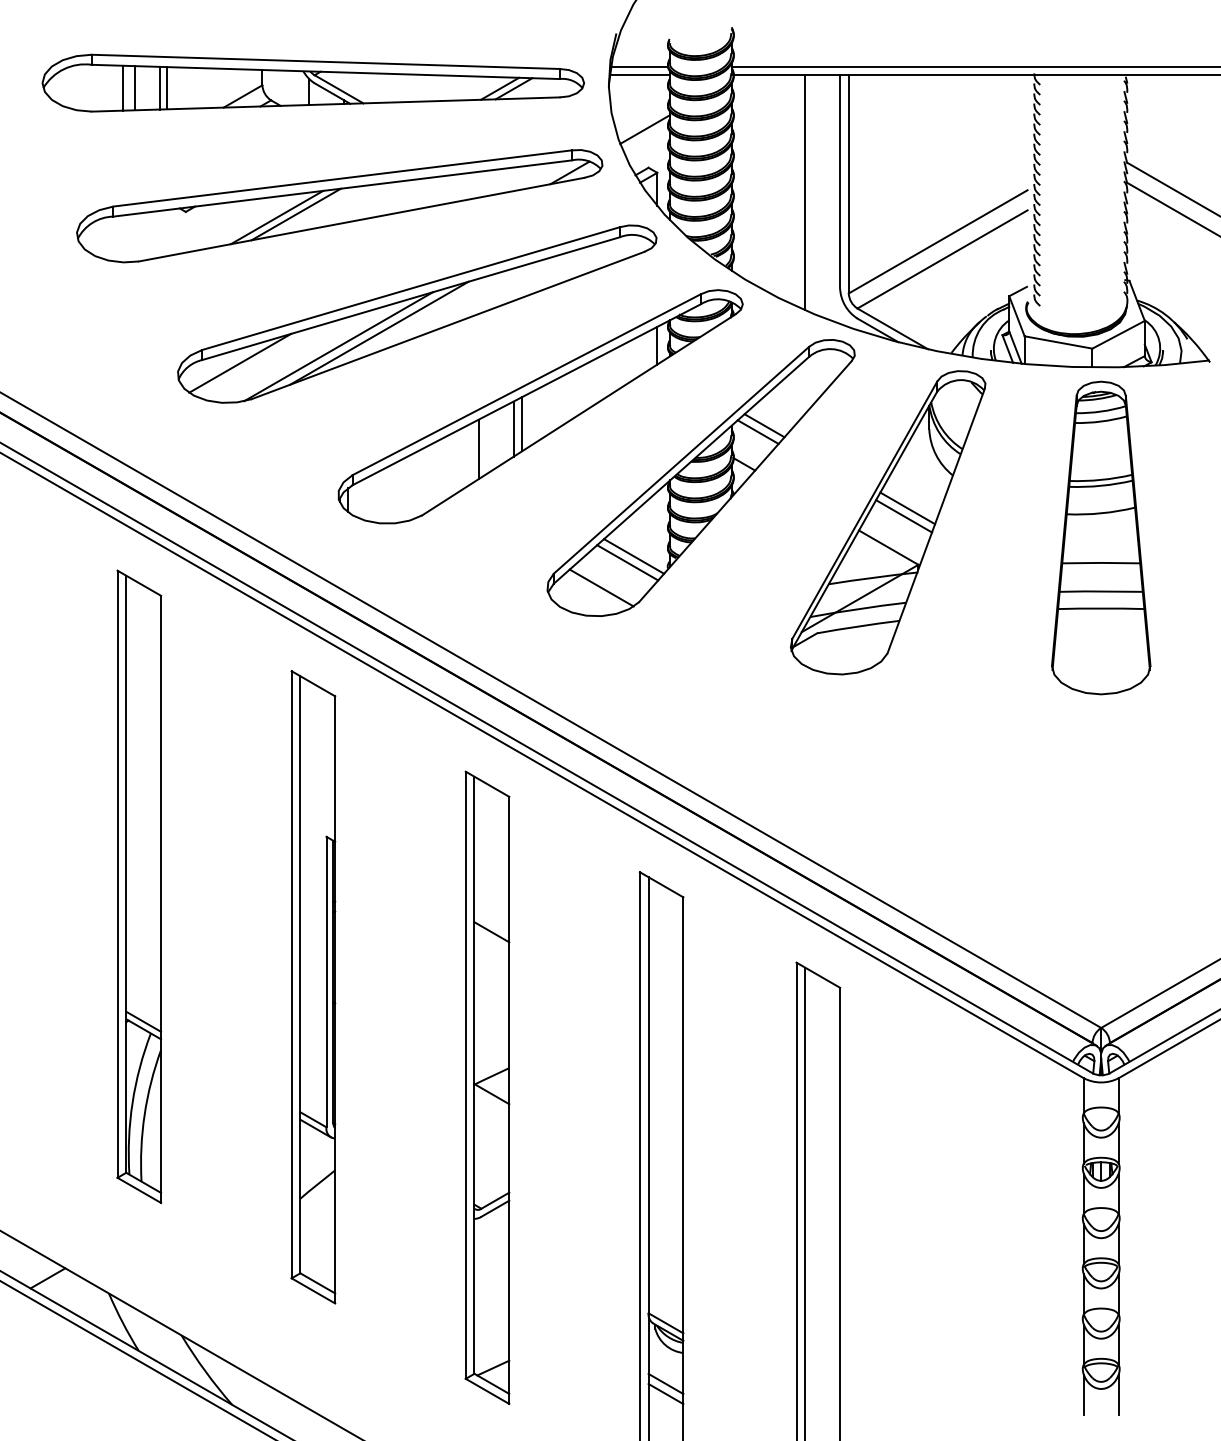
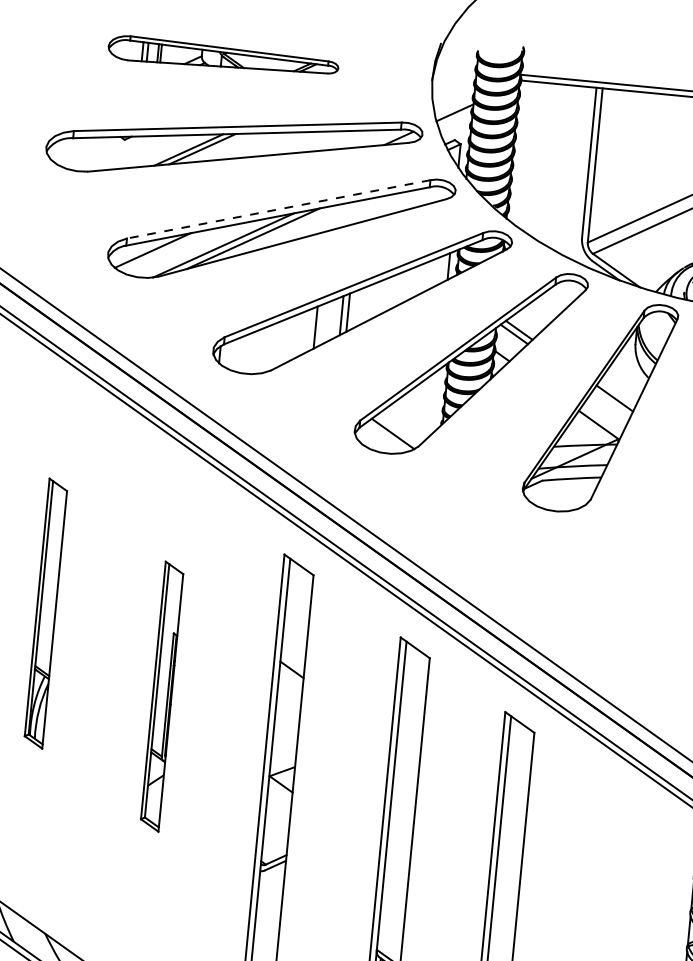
line: (639, 67) -> (455, 68), removed
line: (639, 75) -> (454, 74), removed
part: (312, 82) -> (223, 56), size x0.6
line: (805, 192) -> (564, 168), removed
line: (411, 288) -> (279, 209), solid -> dashed
line: (904, 516) -> (612, 404), removed
line: (634, 556) -> (418, 413), removed
line: (627, 562) -> (413, 417), removed
part: (139, 886) -> (46, 613), size x0.6
part: (313, 987) -> (162, 696), size x0.6

